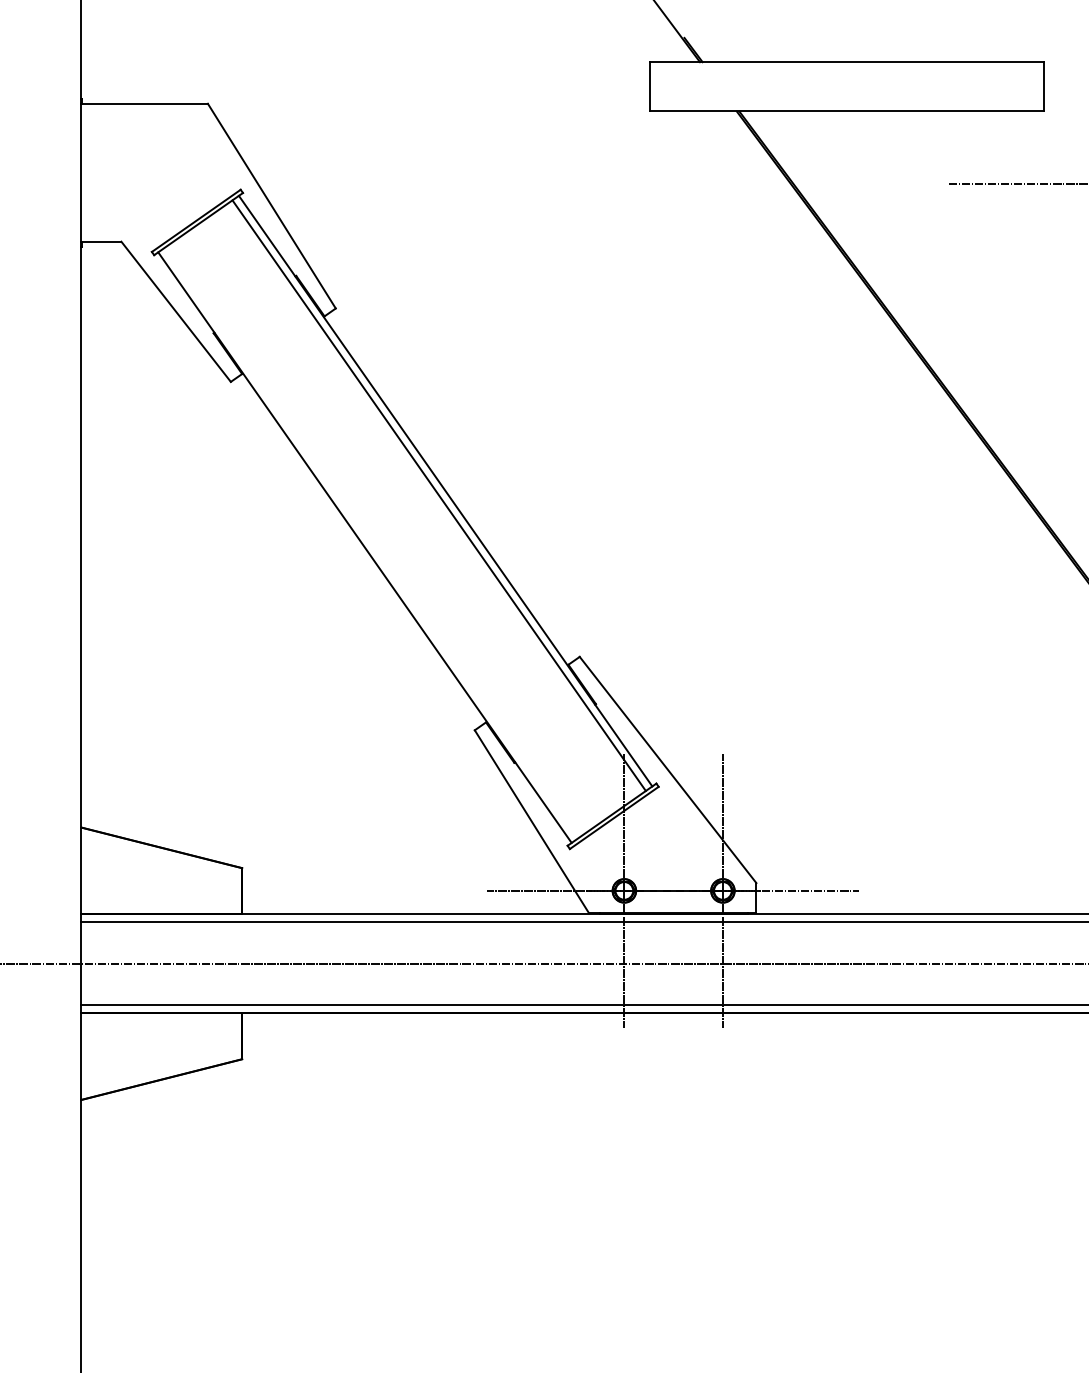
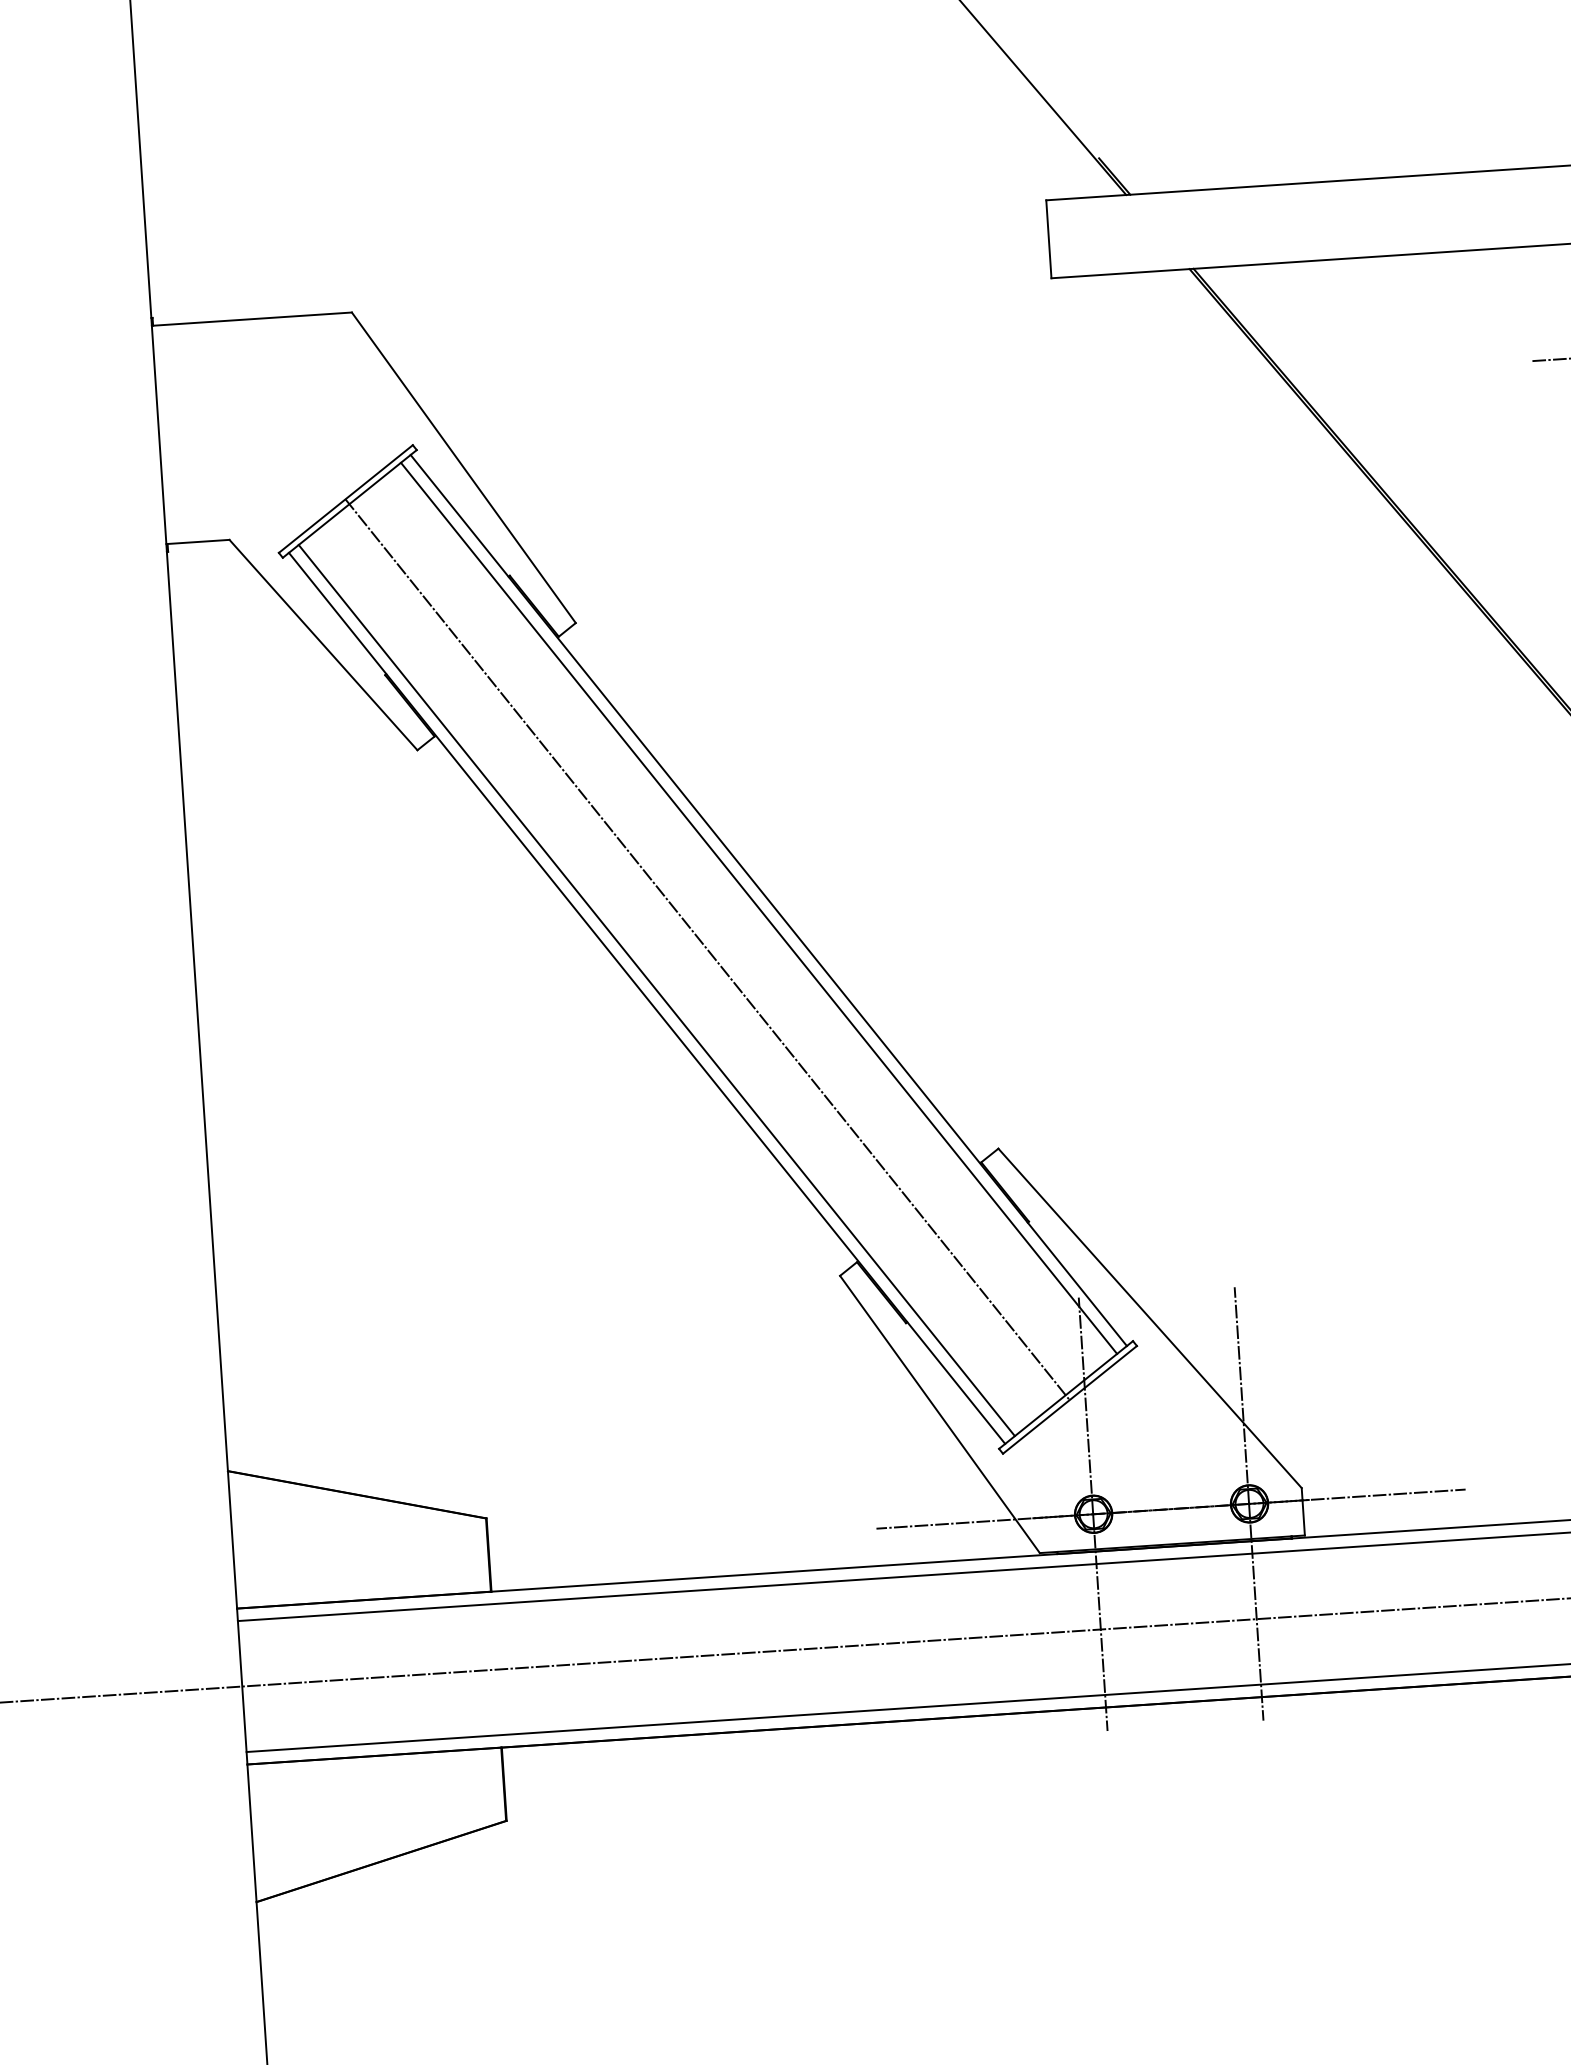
line: (404, 518) -> (706, 948), added
line: (371, 542) -> (656, 989), added

